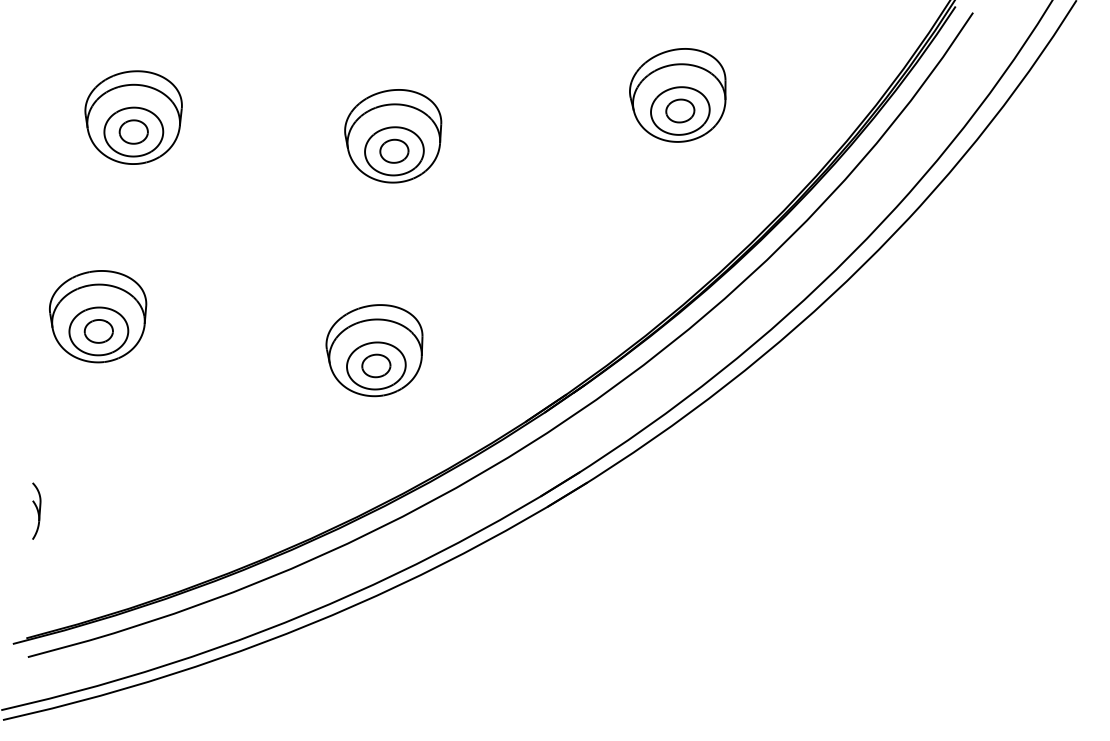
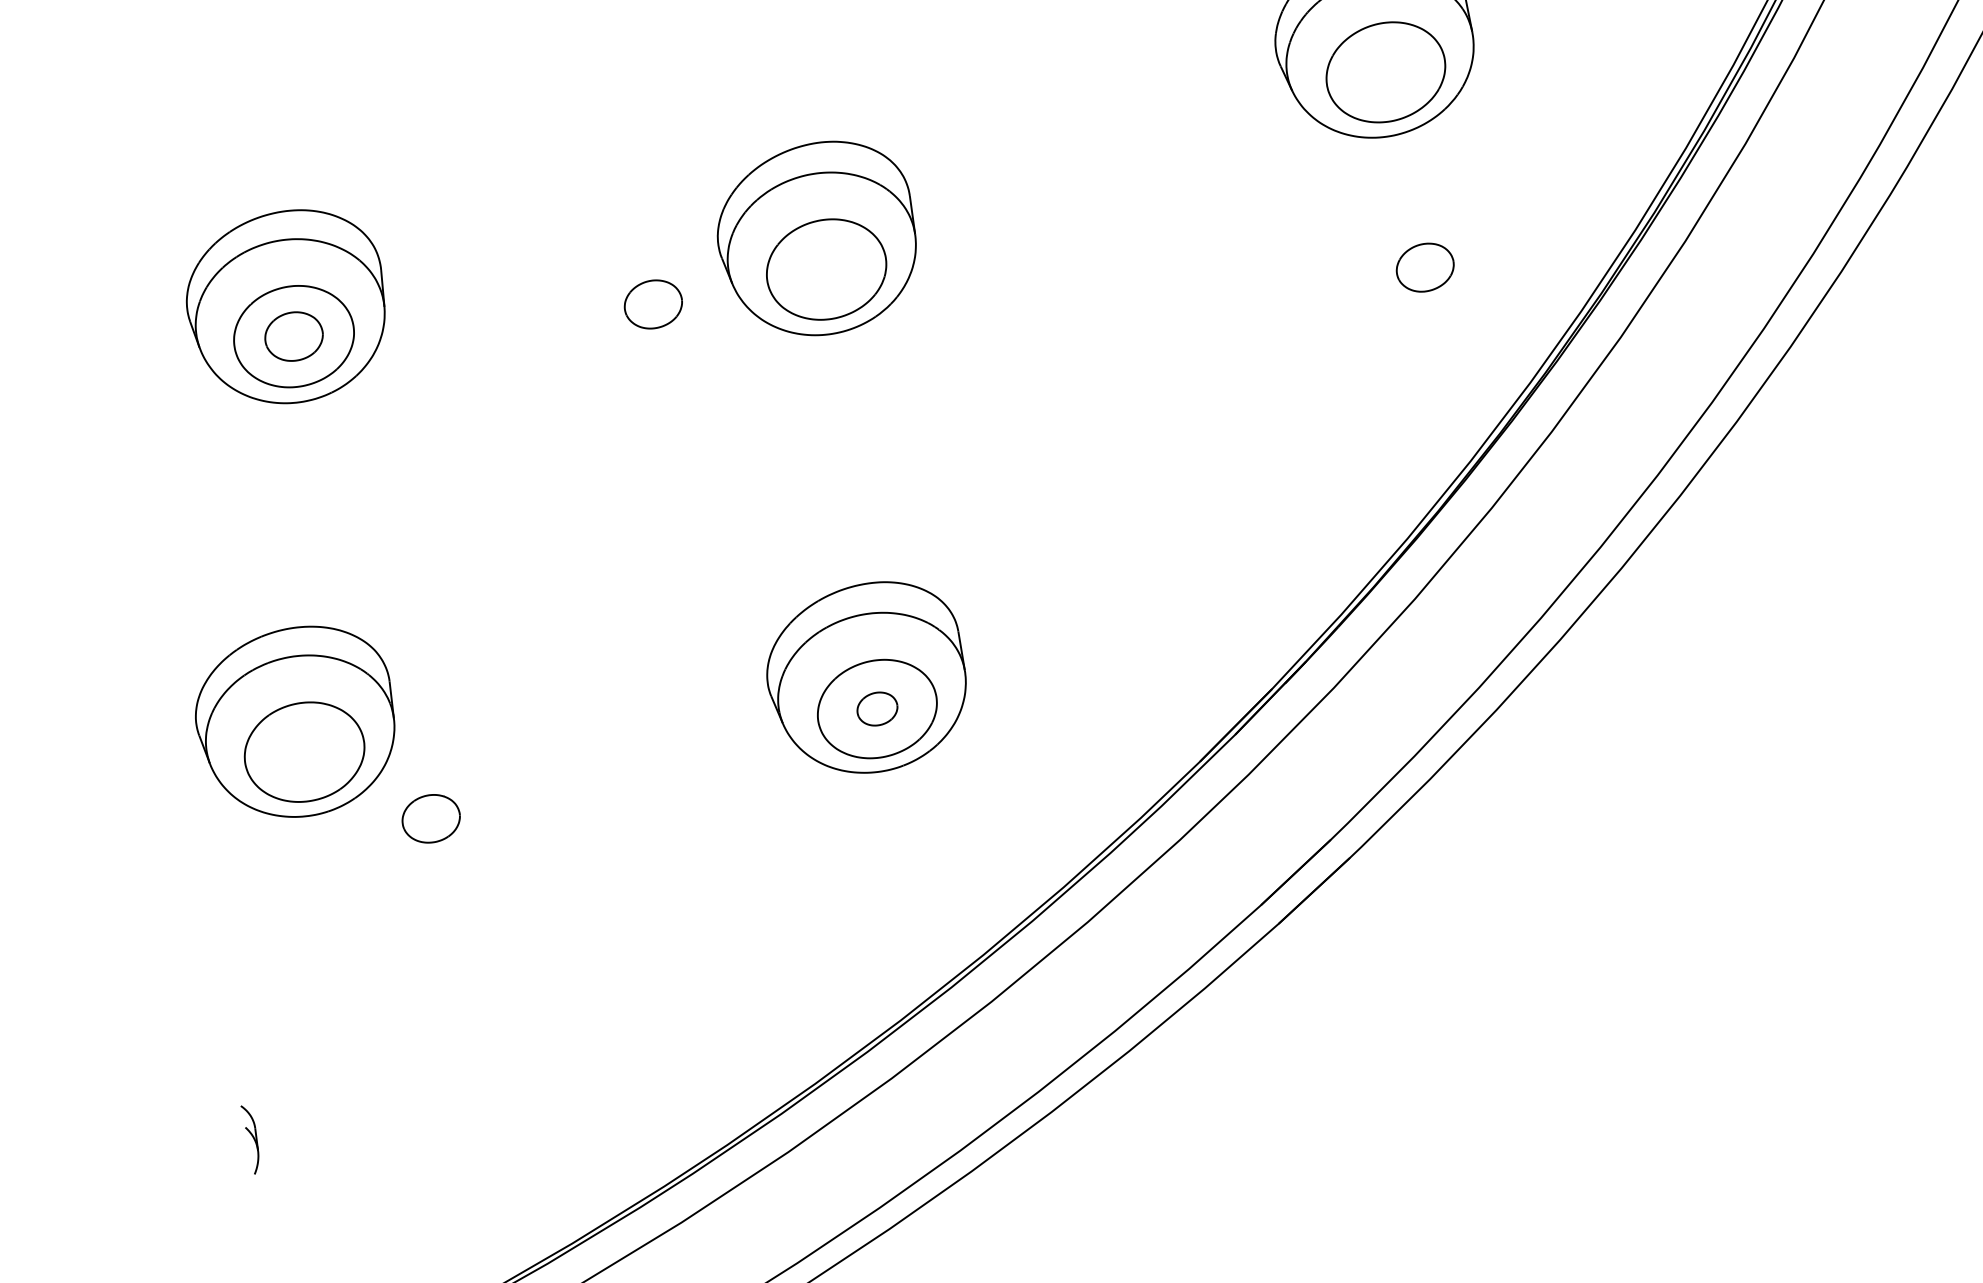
part: (680, 110) -> (1425, 266), moved
part: (394, 150) -> (653, 302), moved
part: (98, 331) -> (430, 819), moved
part: (376, 365) -> (877, 708), size x0.7
part: (36, 510) -> (251, 1138), size x0.6

